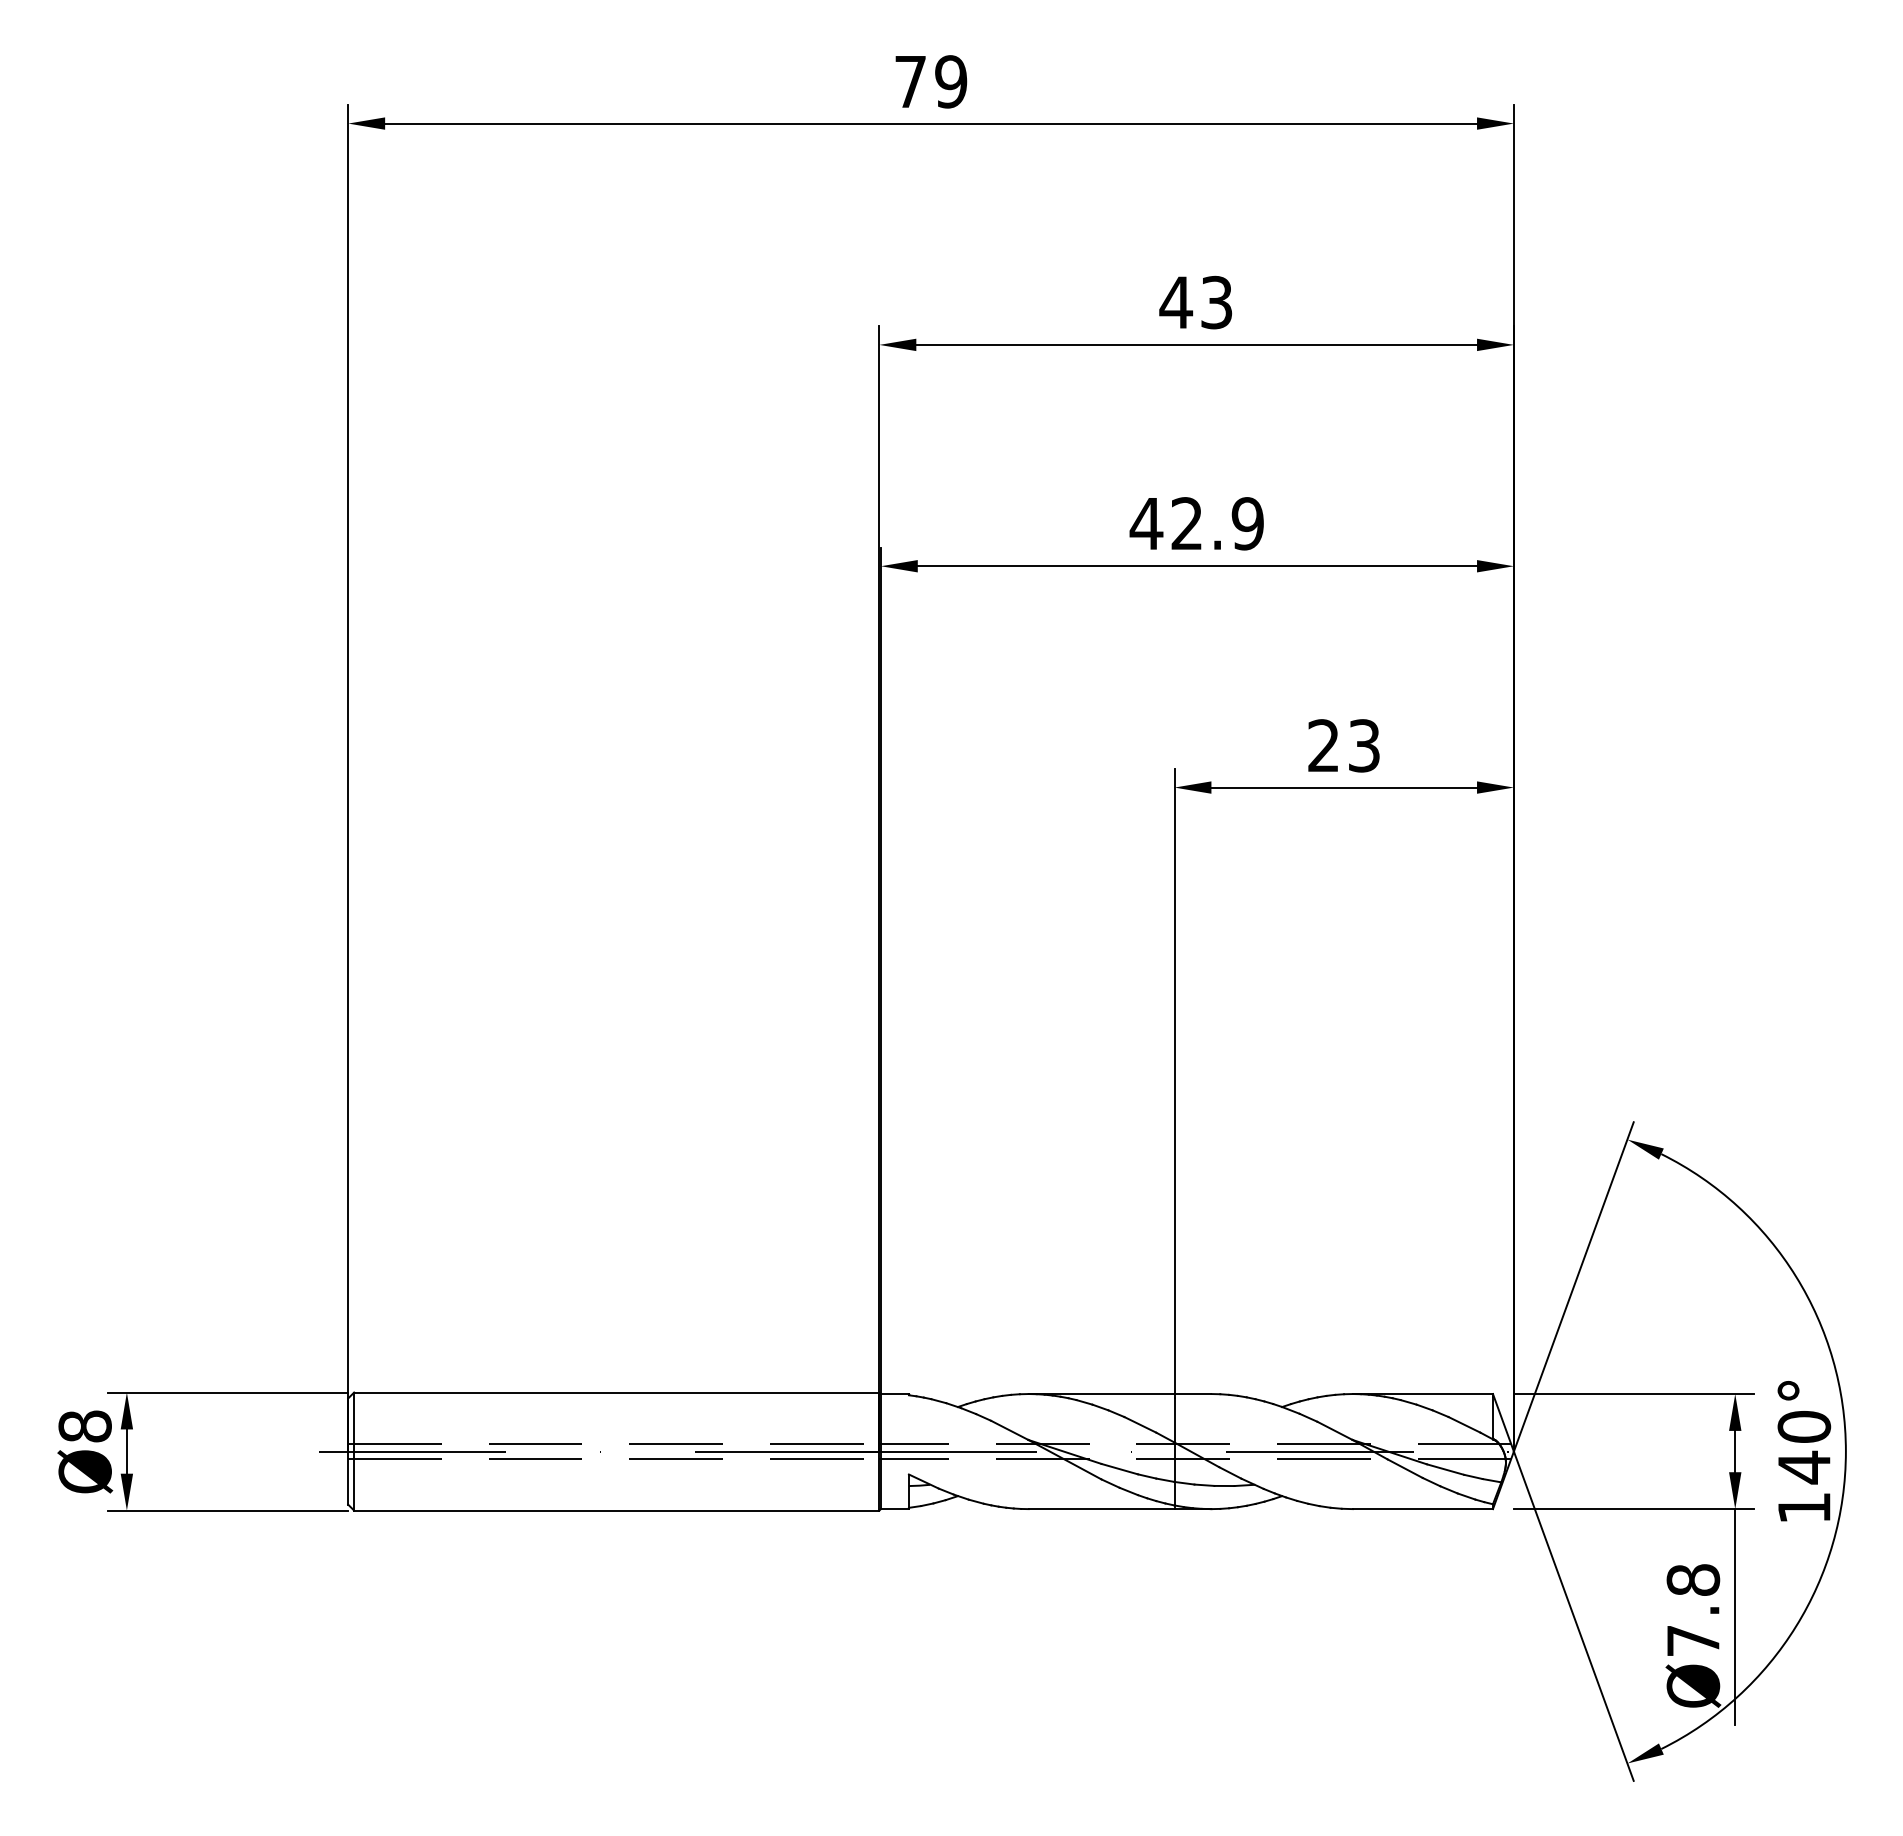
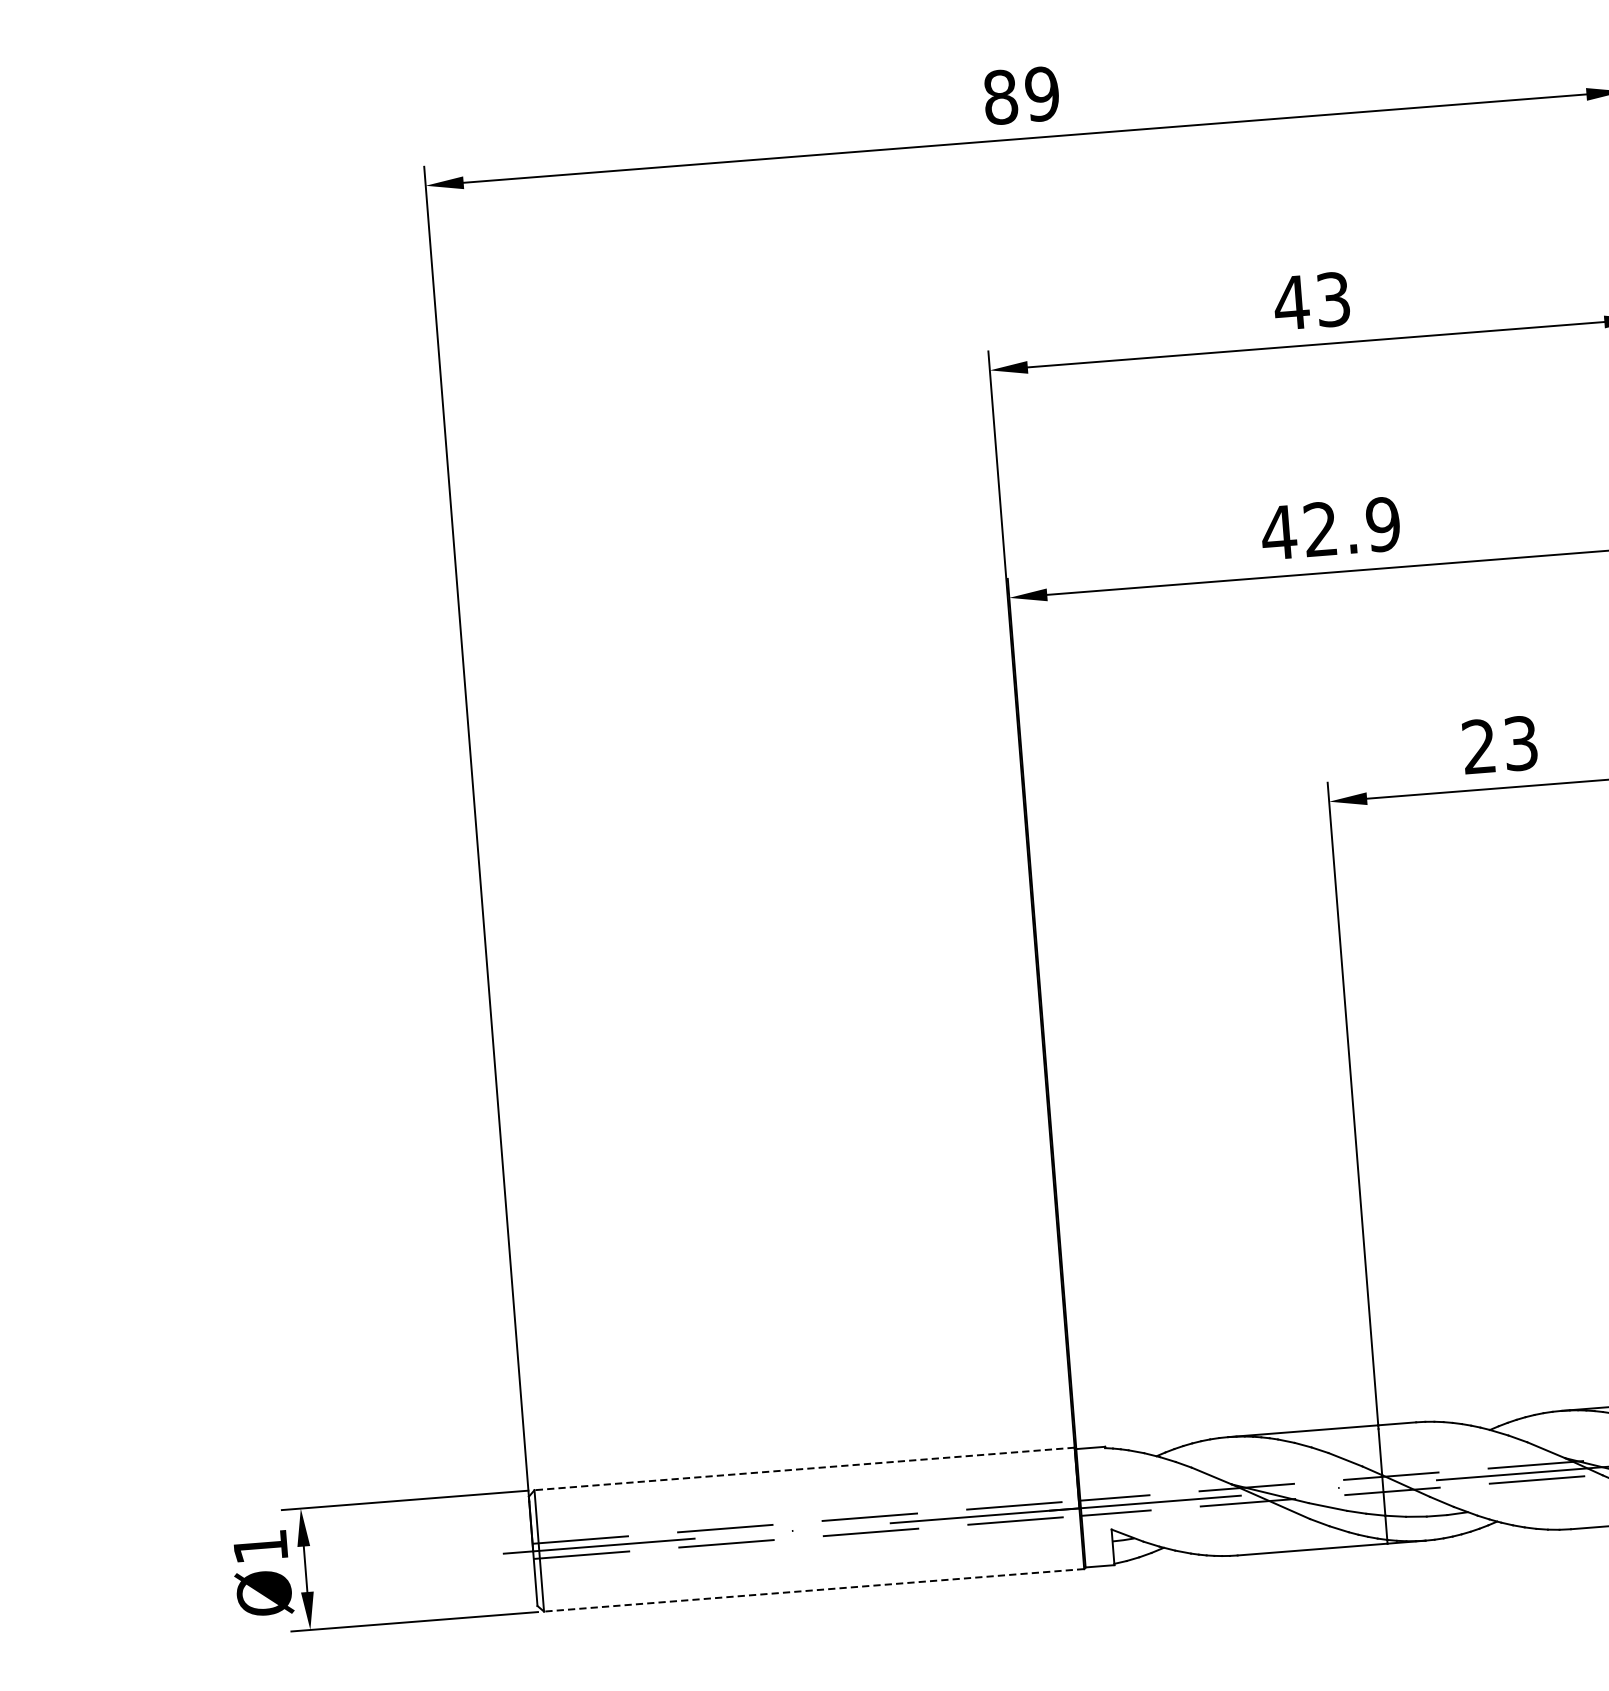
text: (910, 81) -> (1000, 96), 79 -> 89
line: (616, 1392) -> (804, 1468), solid -> dashed
text: (84, 1426) -> (259, 1546), Ø8 -> Ø1
line: (616, 1510) -> (813, 1590), solid -> dashed

